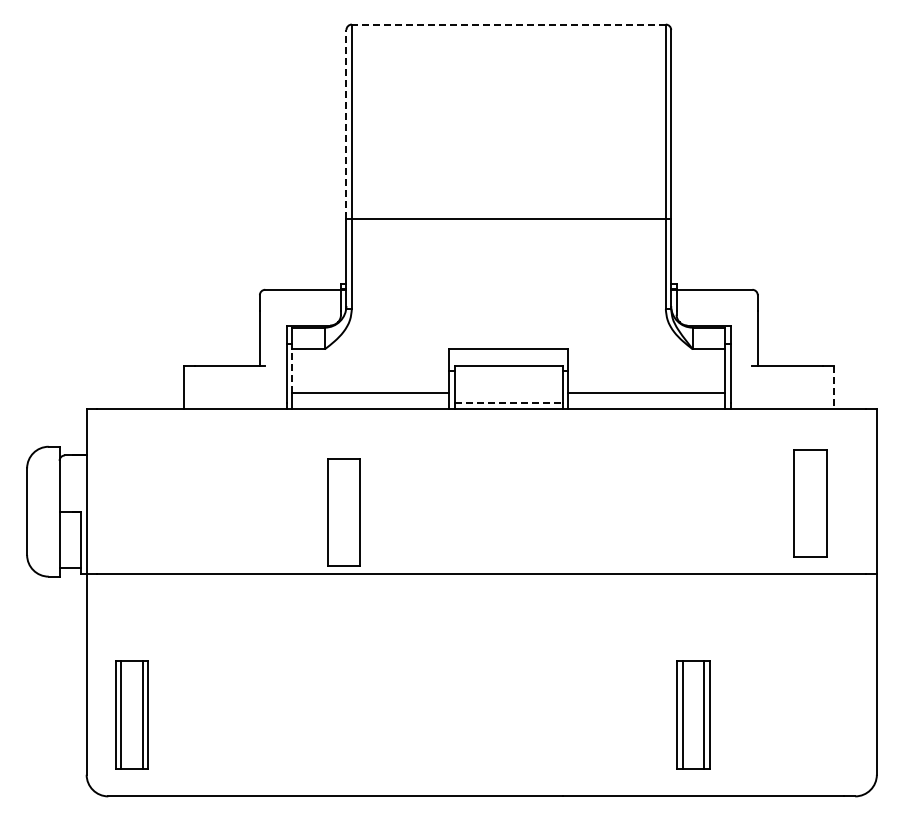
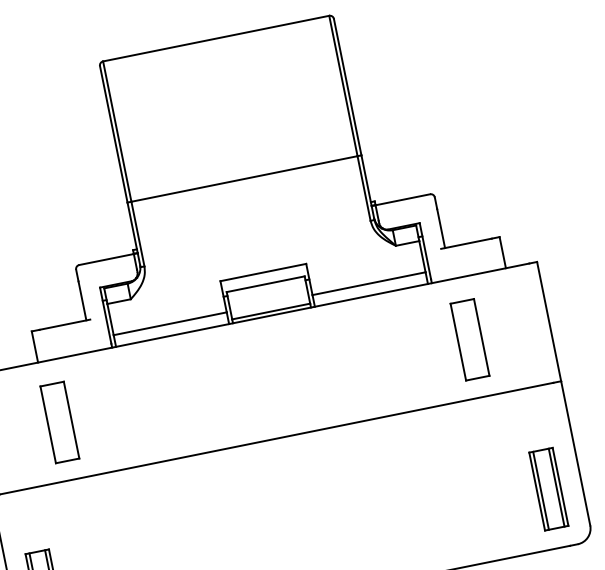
line: (508, 24) -> (215, 38), dashed -> solid
line: (346, 124) -> (113, 134), dashed -> solid
line: (292, 370) -> (110, 319), dashed -> solid
line: (833, 387) -> (502, 252), dashed -> solid
line: (509, 403) -> (271, 311), dashed -> solid
part: (810, 503) -> (470, 339), moved
part: (343, 512) -> (59, 422), moved
part: (693, 714) -> (548, 488), moved

